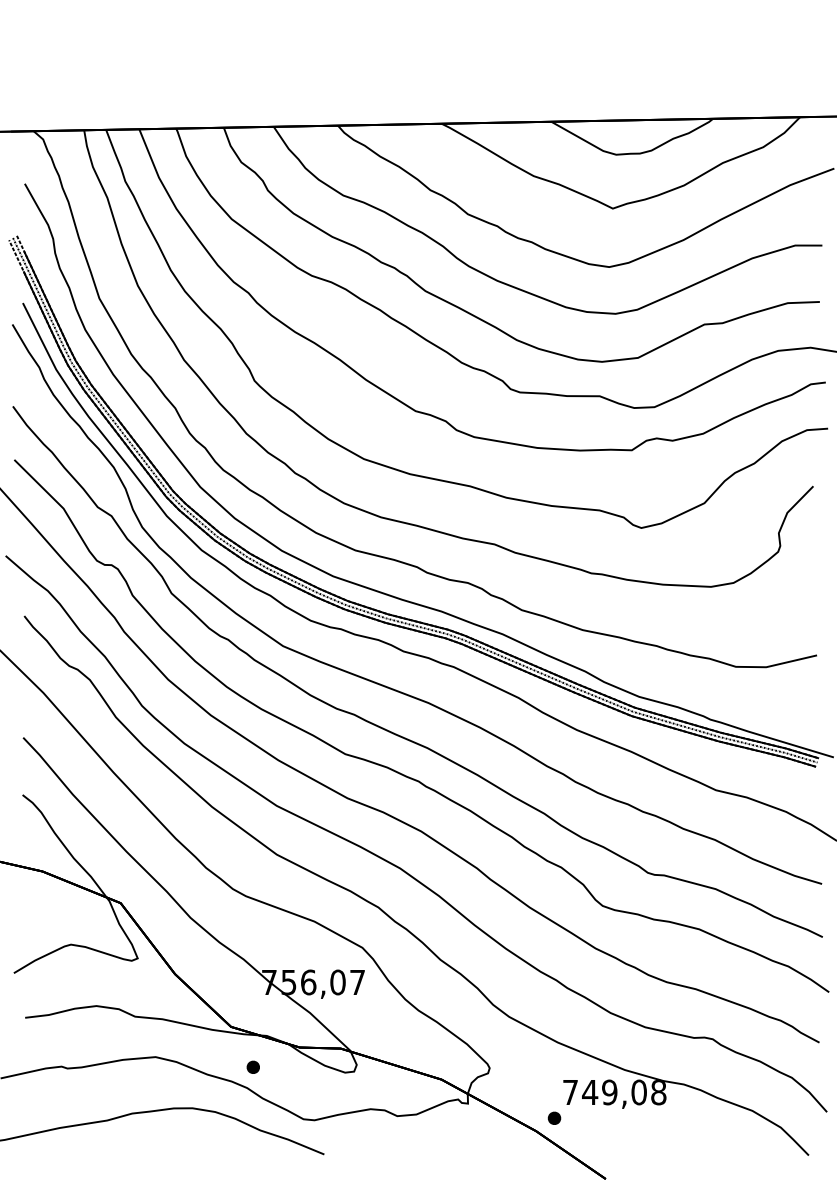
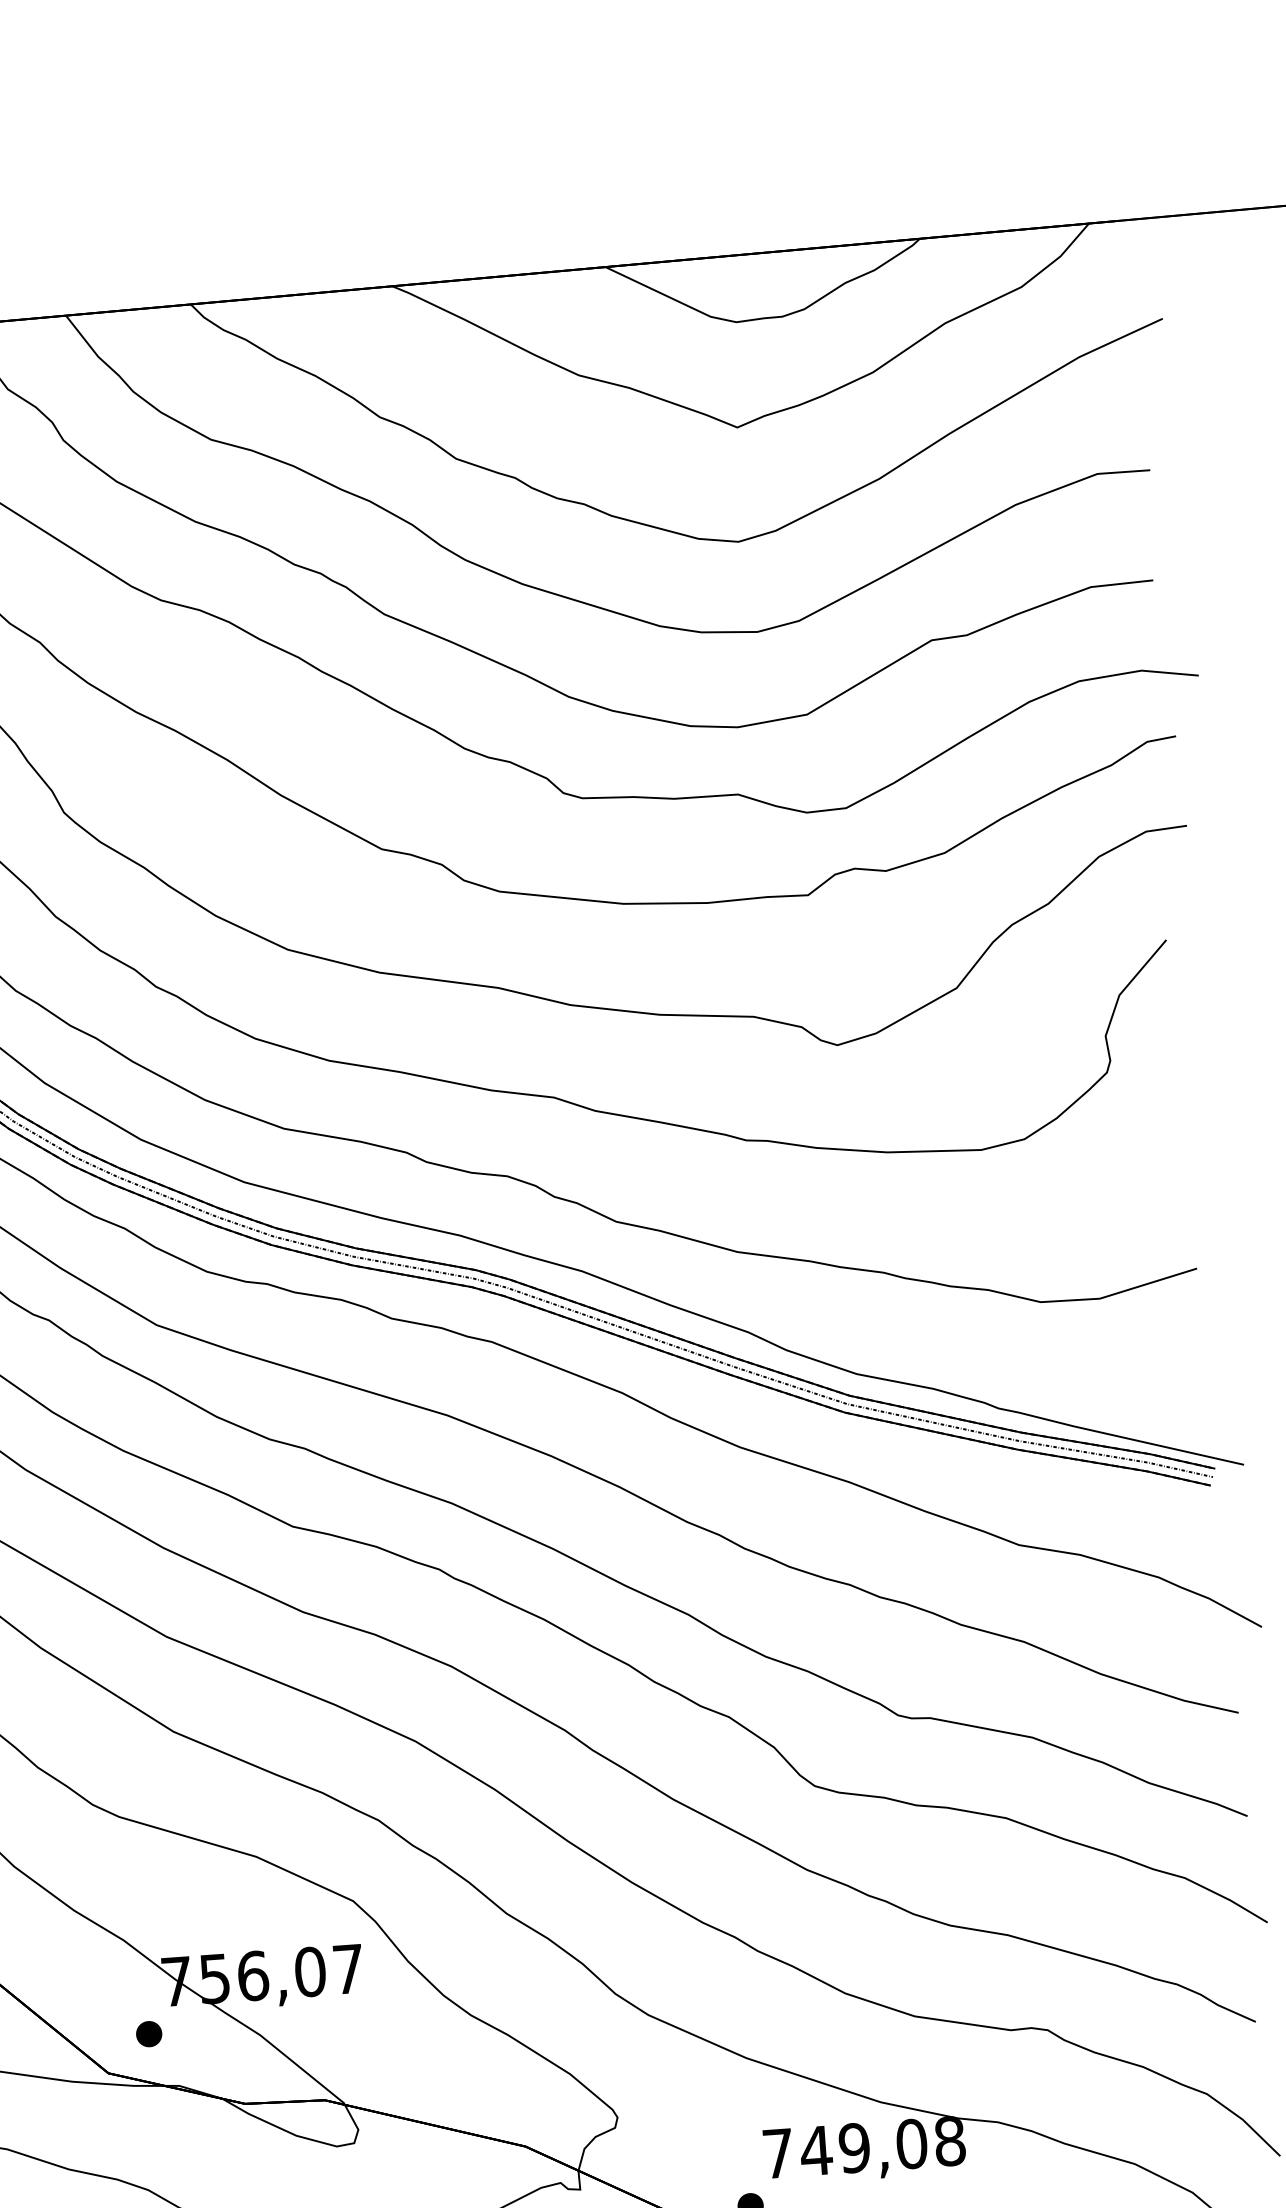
part: (252, 1066) -> (147, 2032), moved

